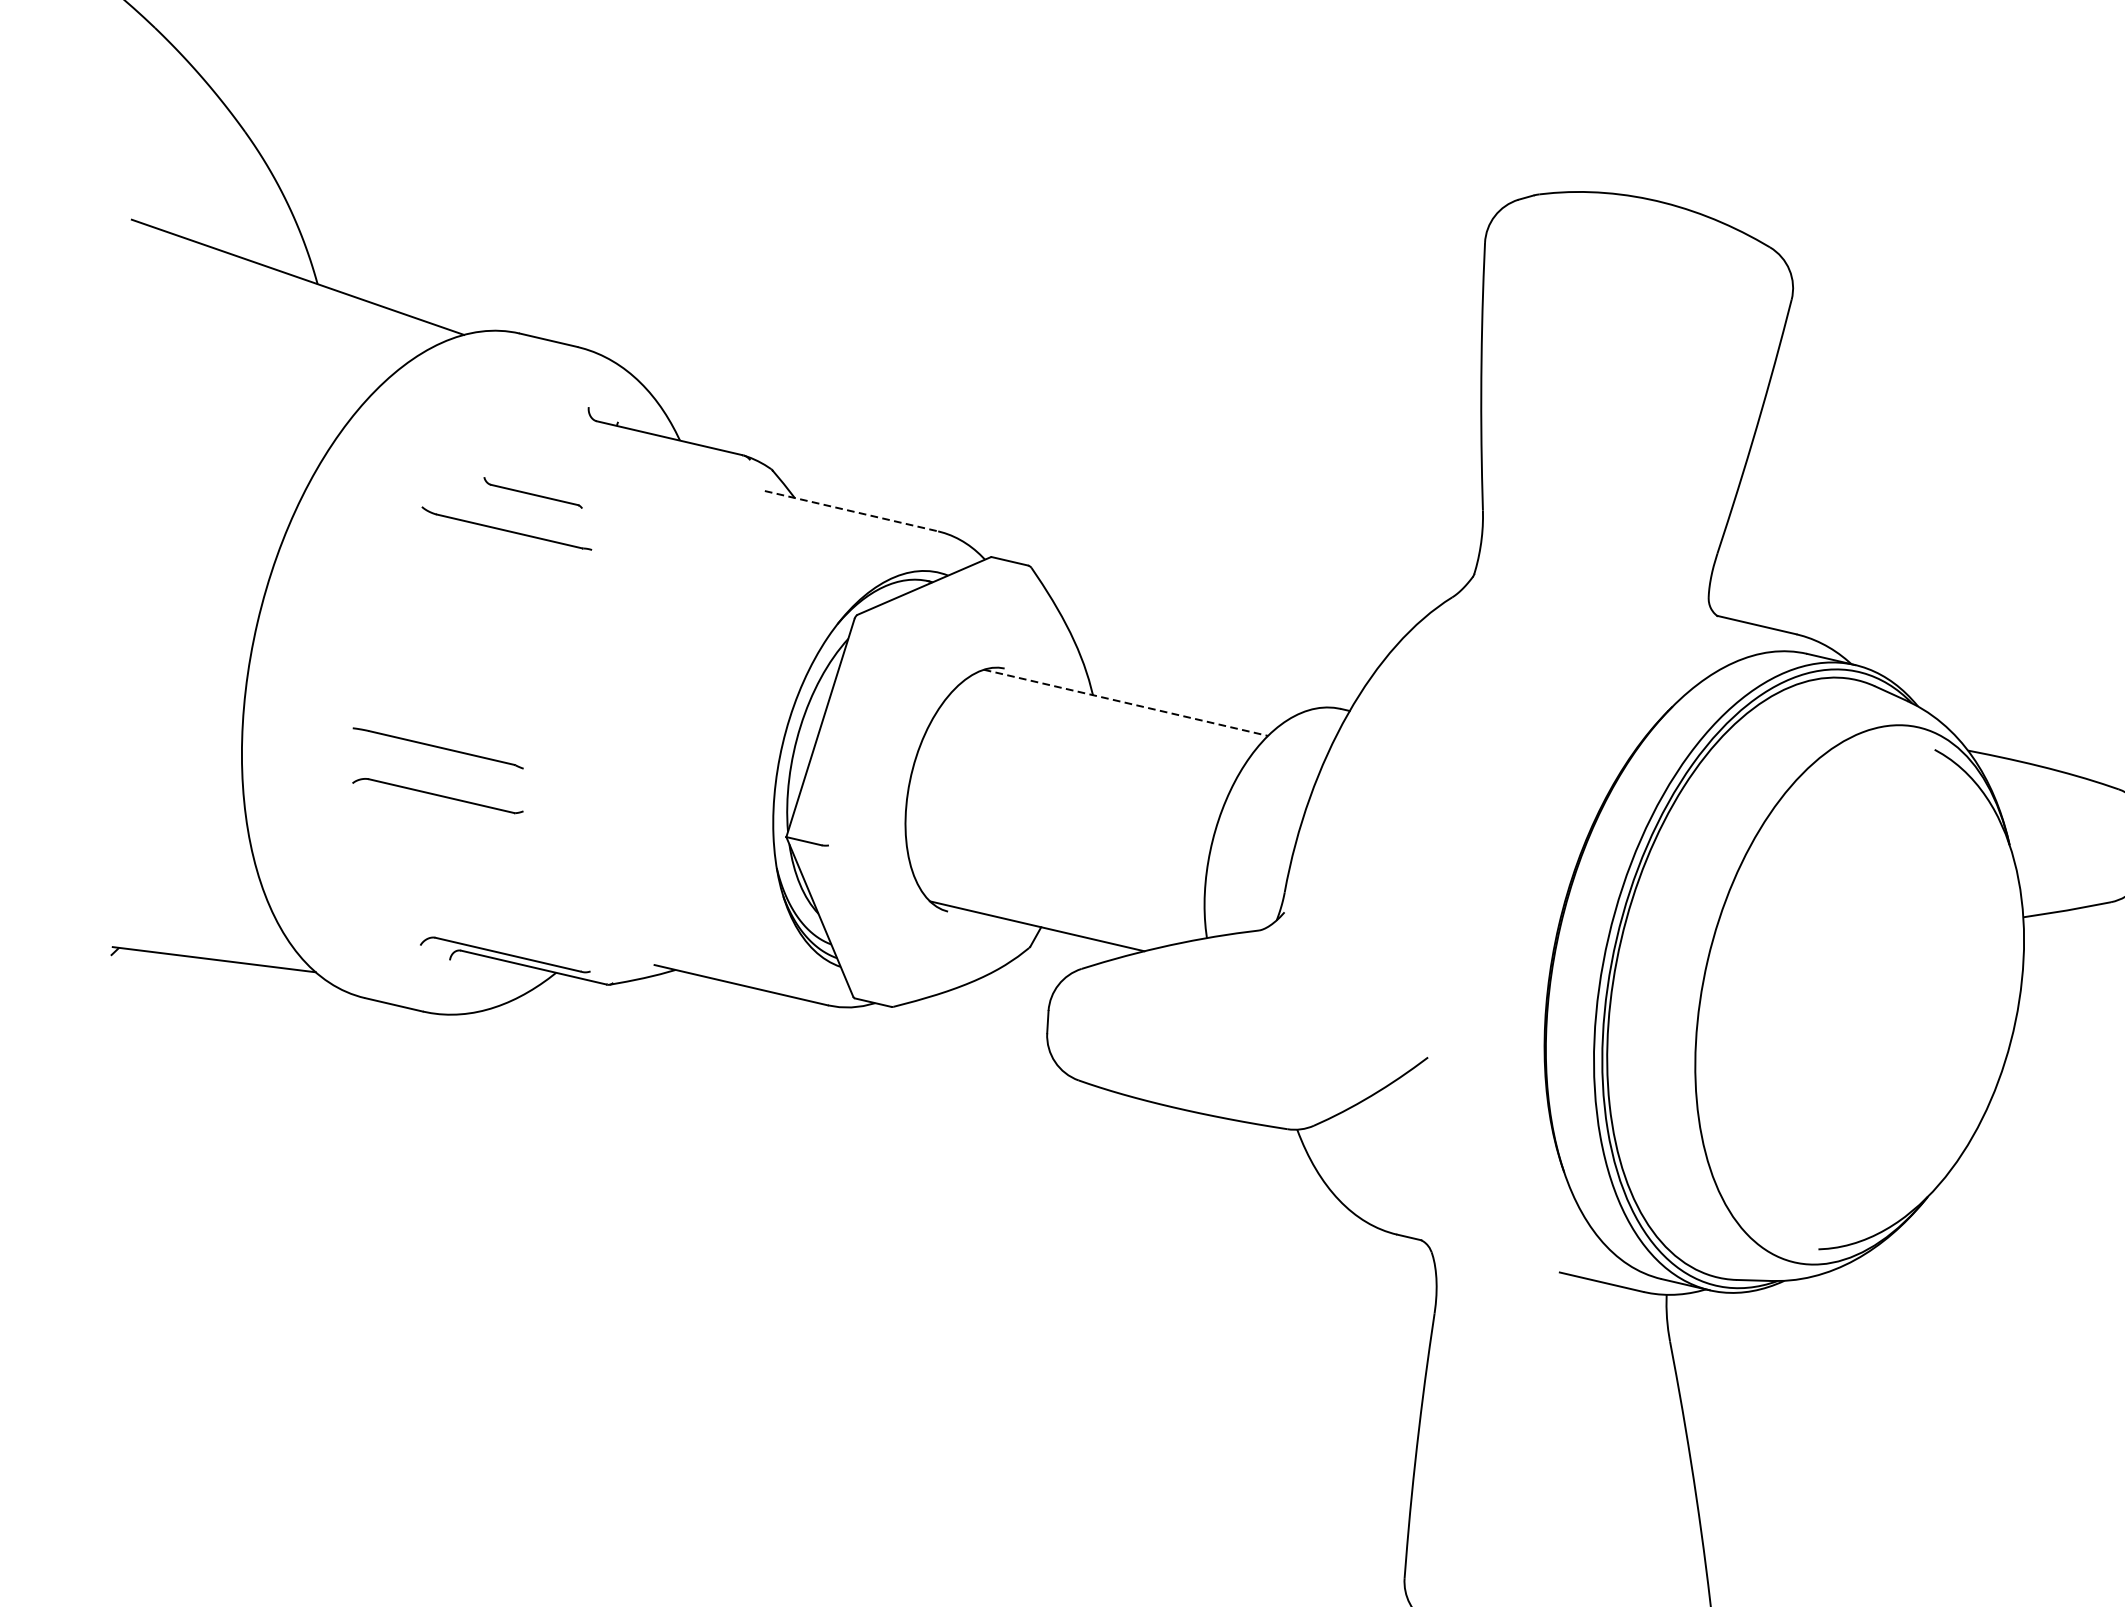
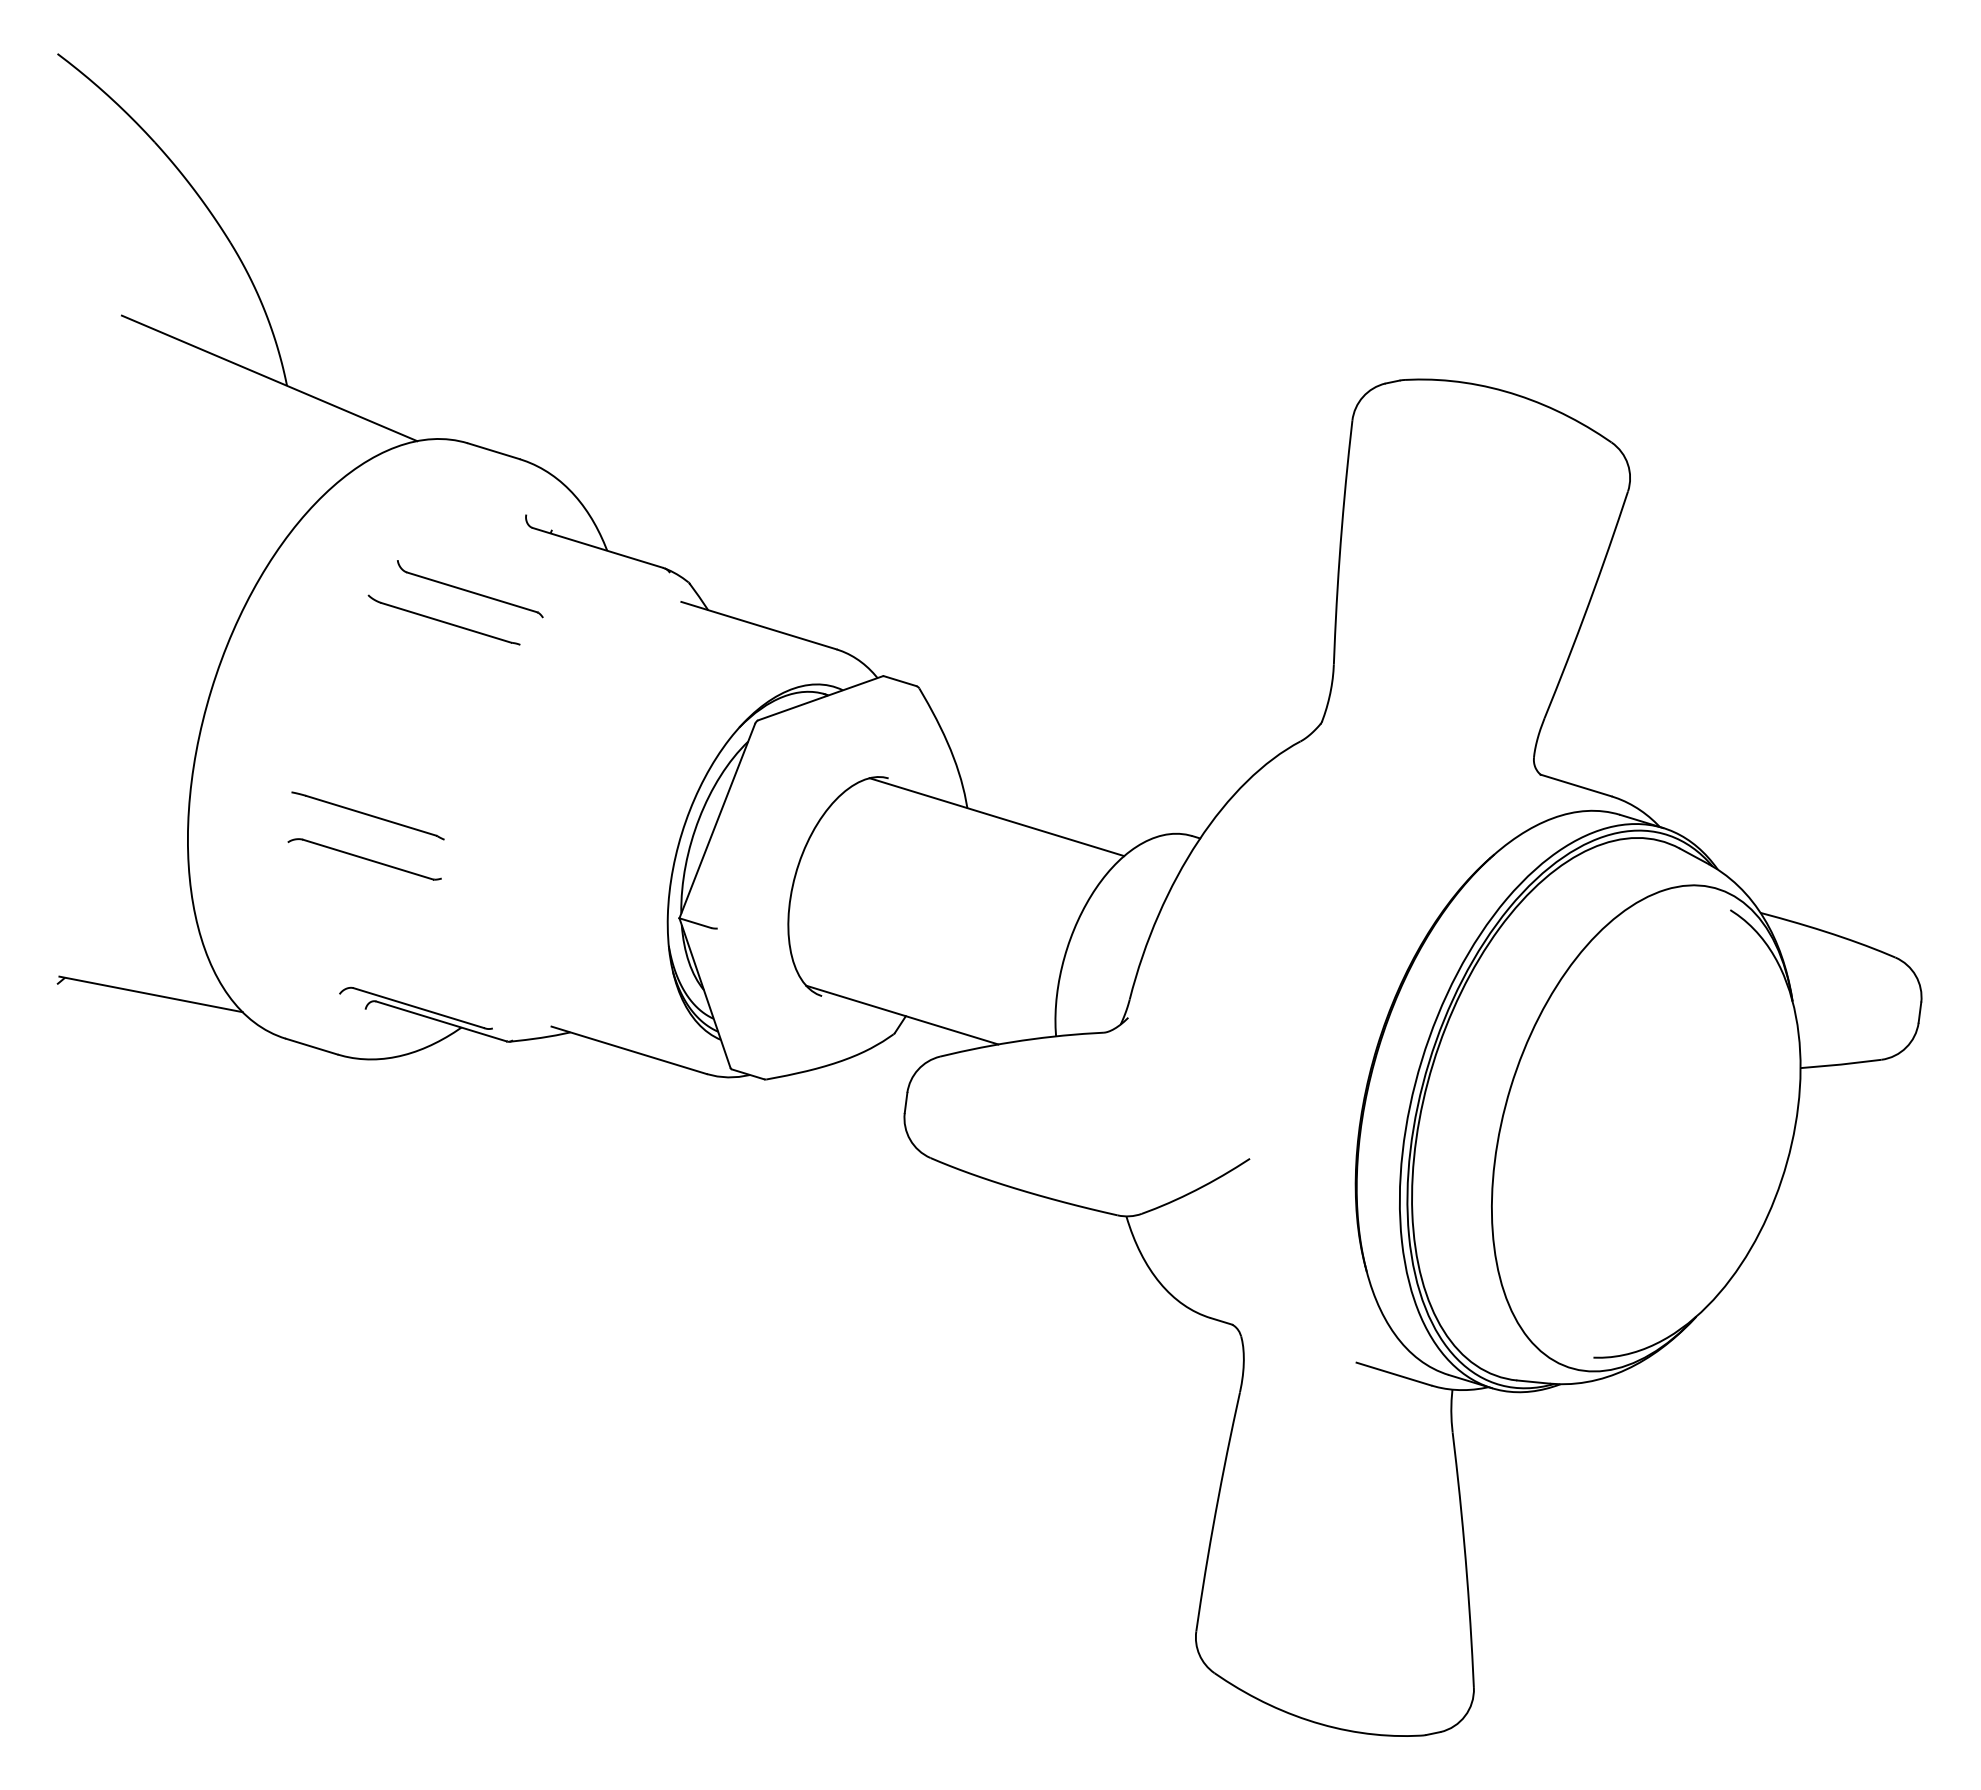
part: (533, 493) -> (470, 589), size x1.67
line: (852, 510) -> (759, 625), dashed -> solid
line: (1126, 703) -> (997, 817), dashed -> solid

